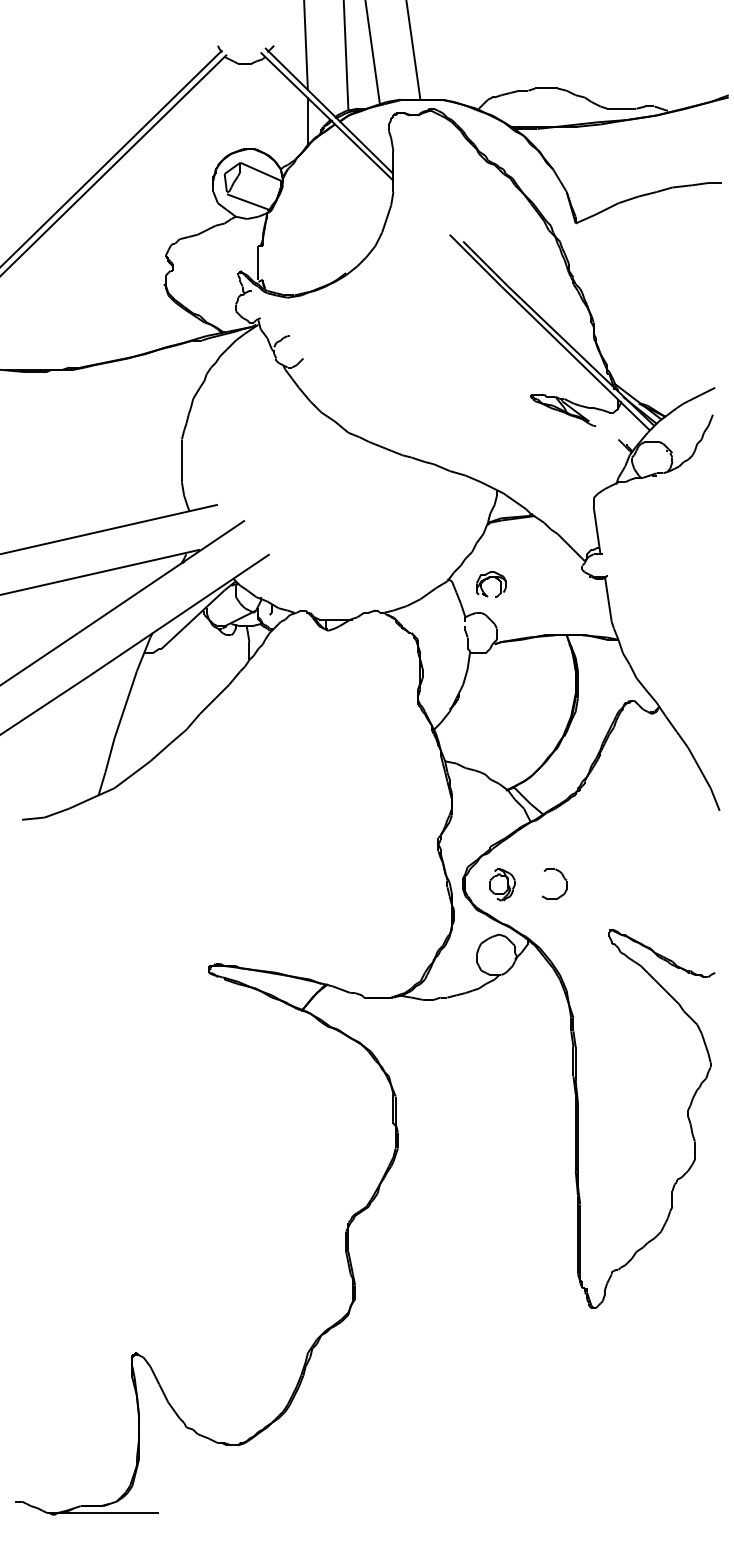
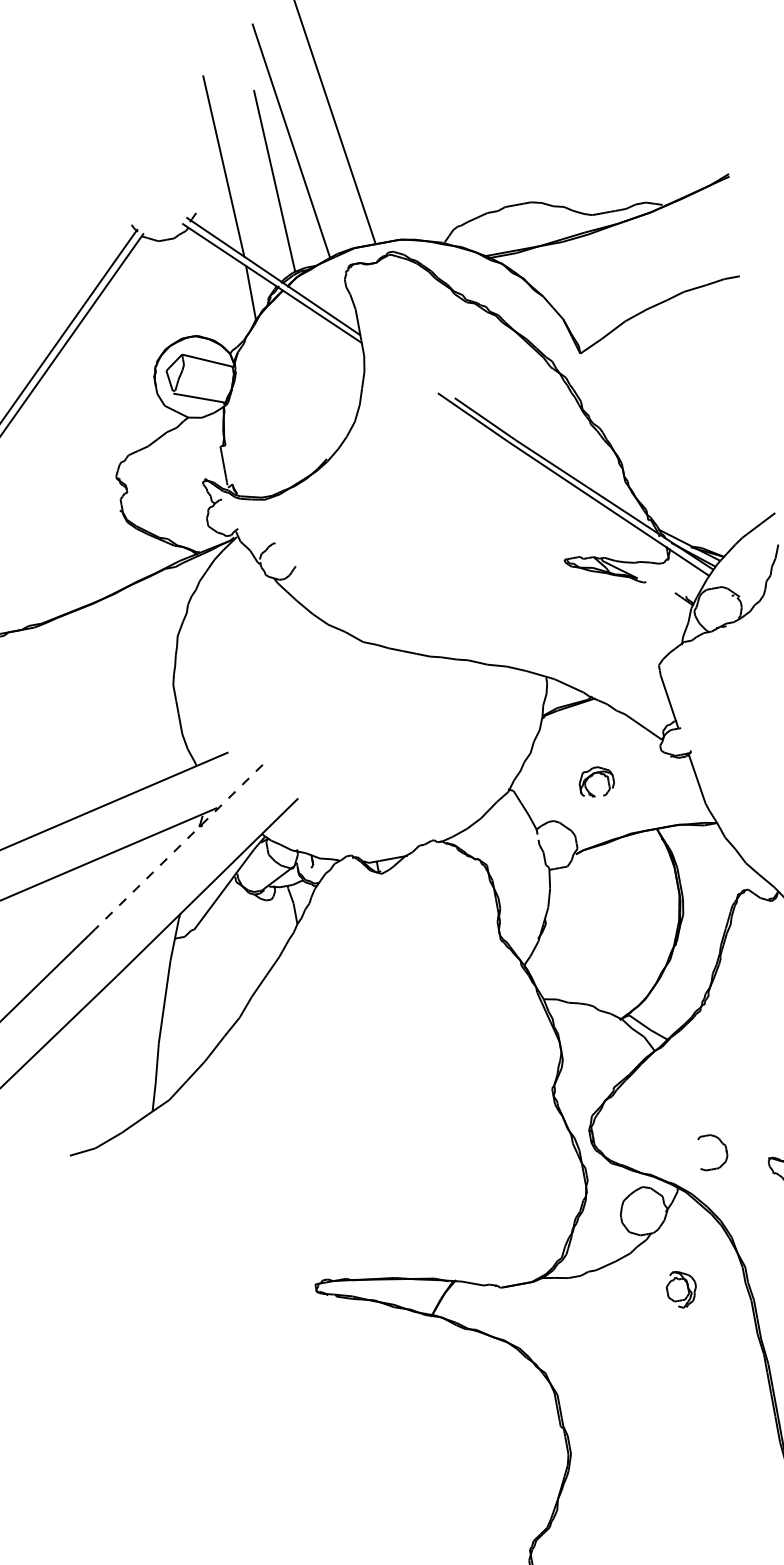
line: (161, 577) -> (178, 847), solid -> dashed
part: (491, 584) -> (596, 781), moved
part: (563, 878) -> (721, 1143), moved
part: (502, 884) -> (681, 1288), moved

